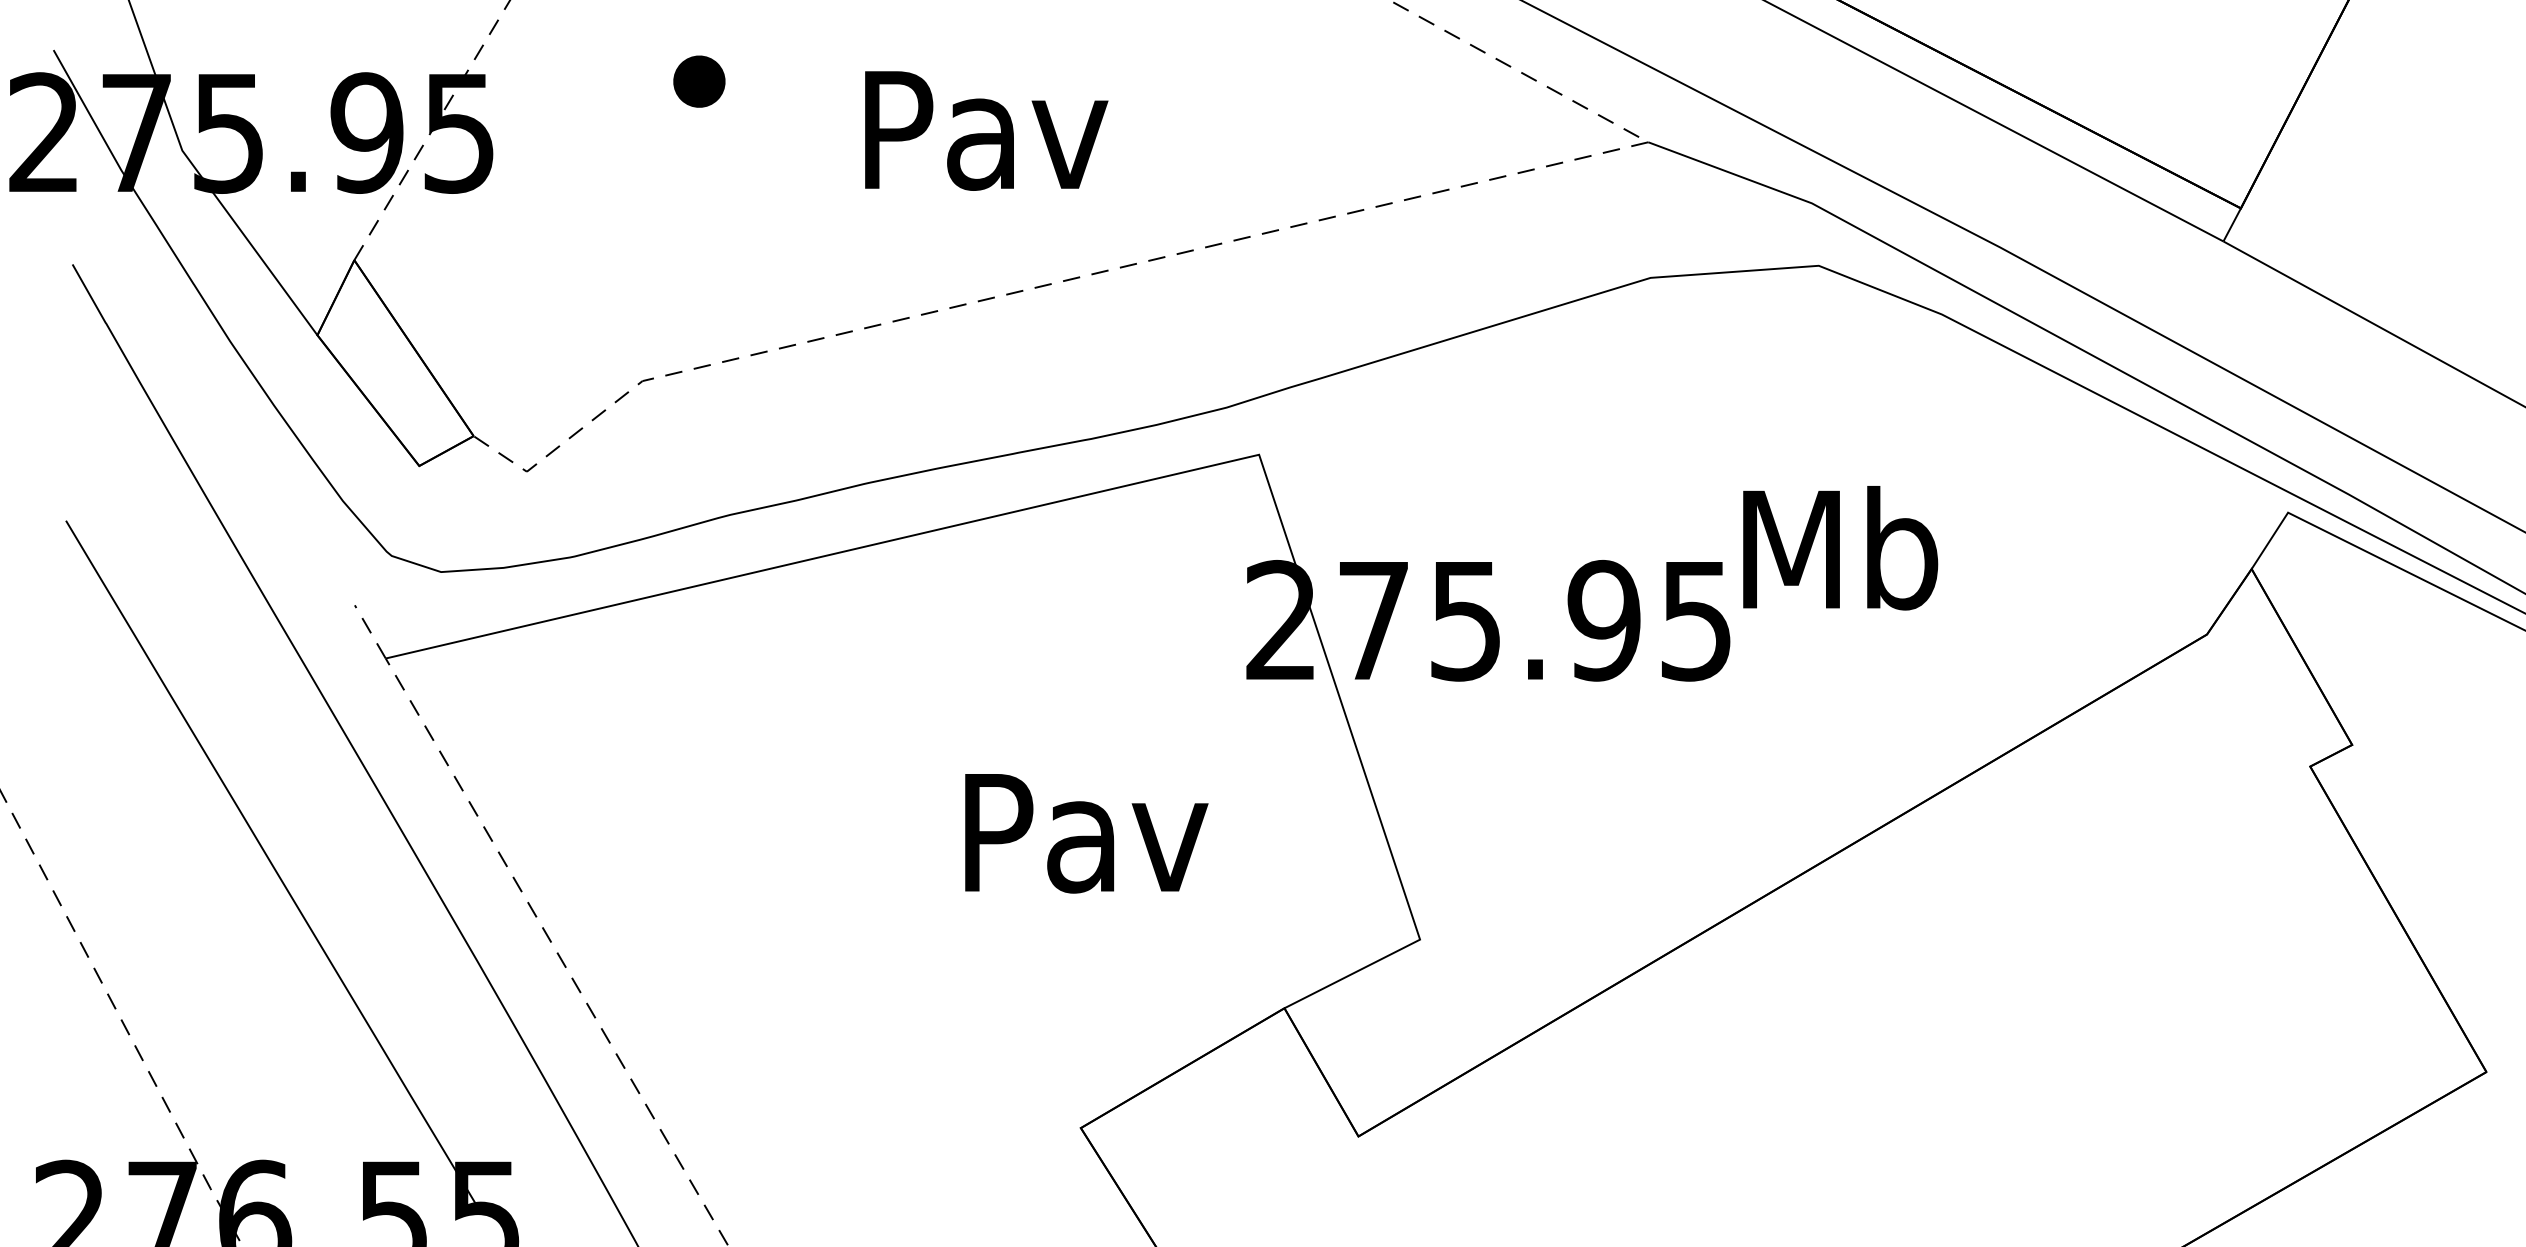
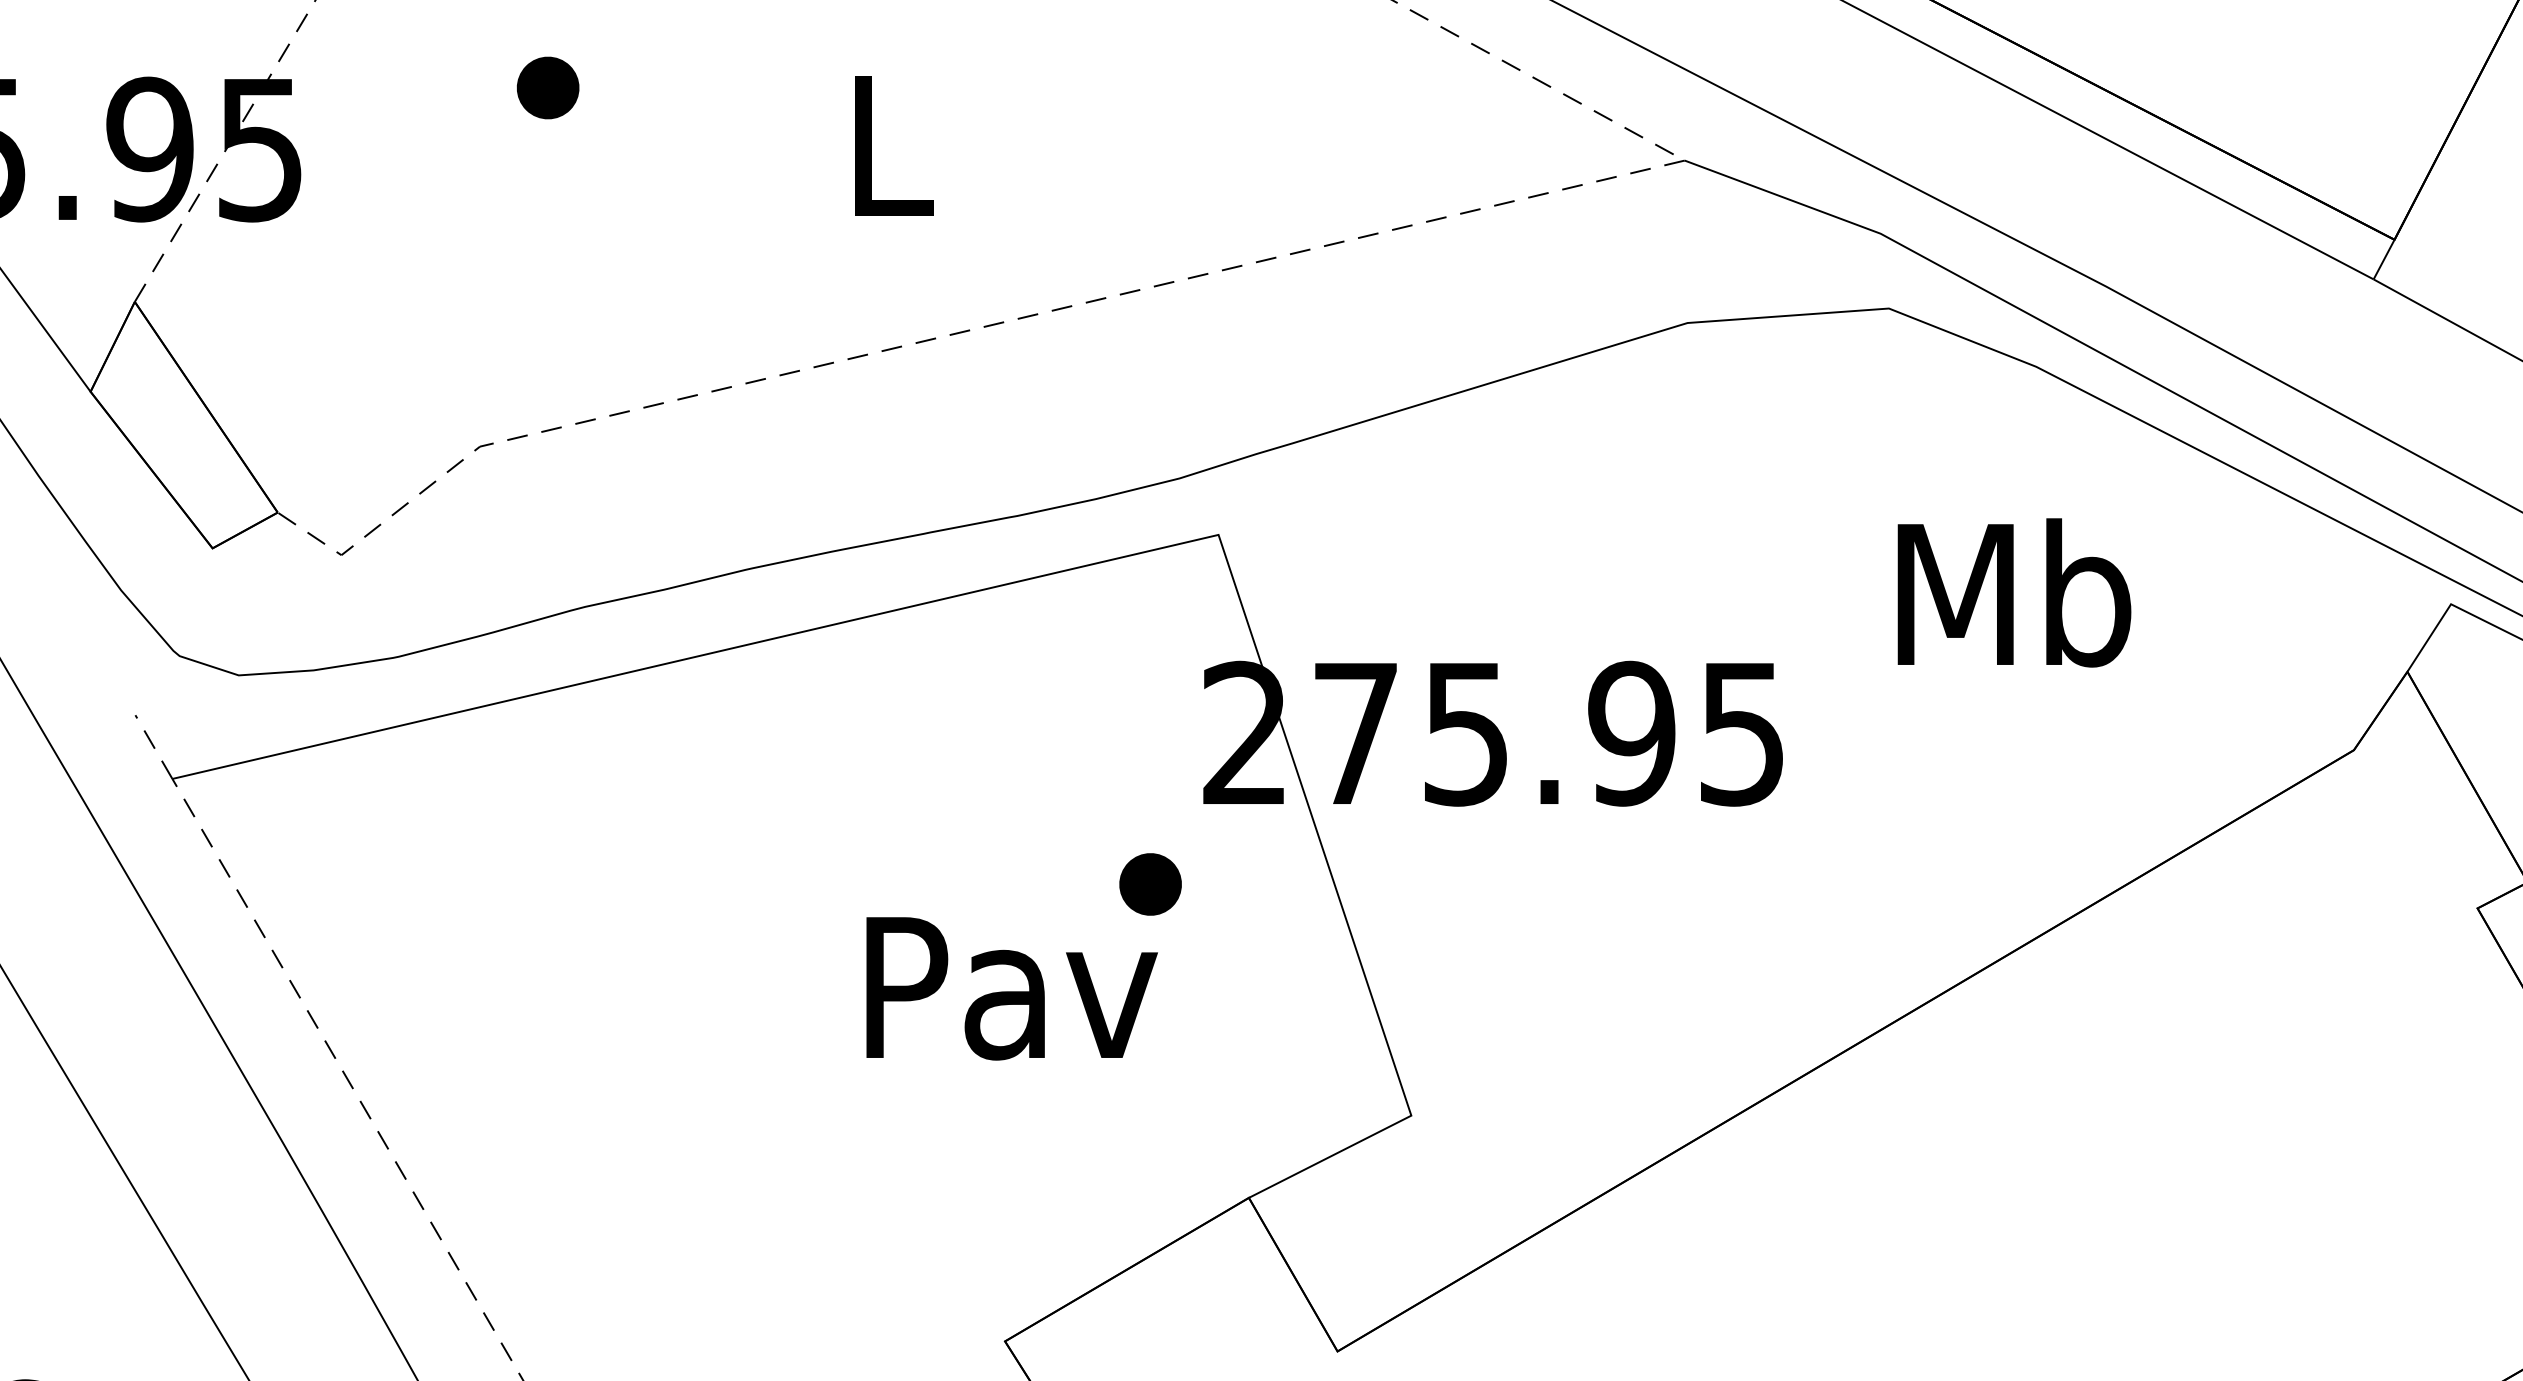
text: (986, 130) -> (892, 146), Pav -> L
text: (1840, 548) -> (2014, 593), moved
part: (1202, 746) -> (1150, 884), added

